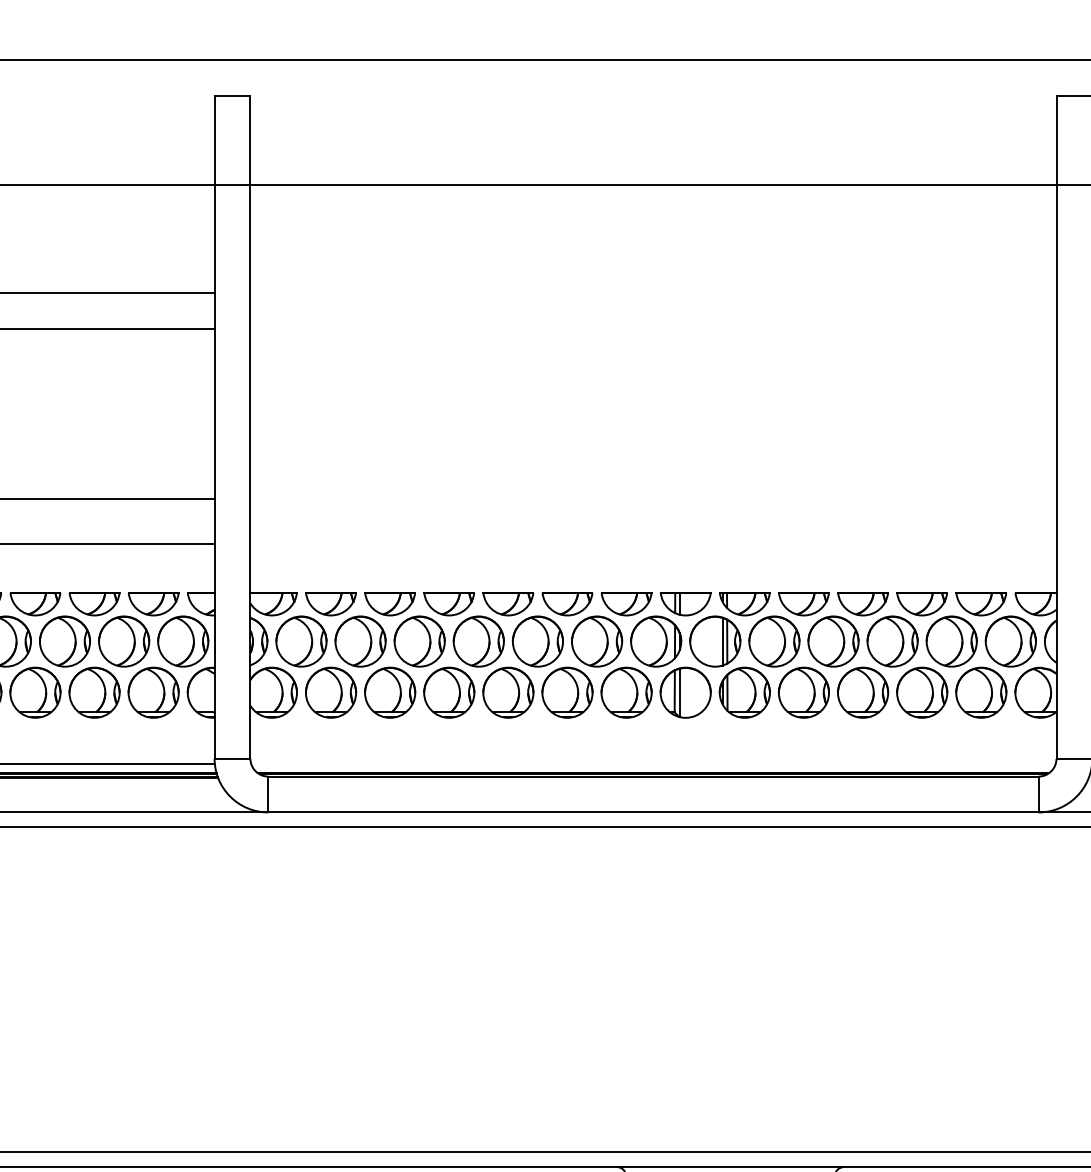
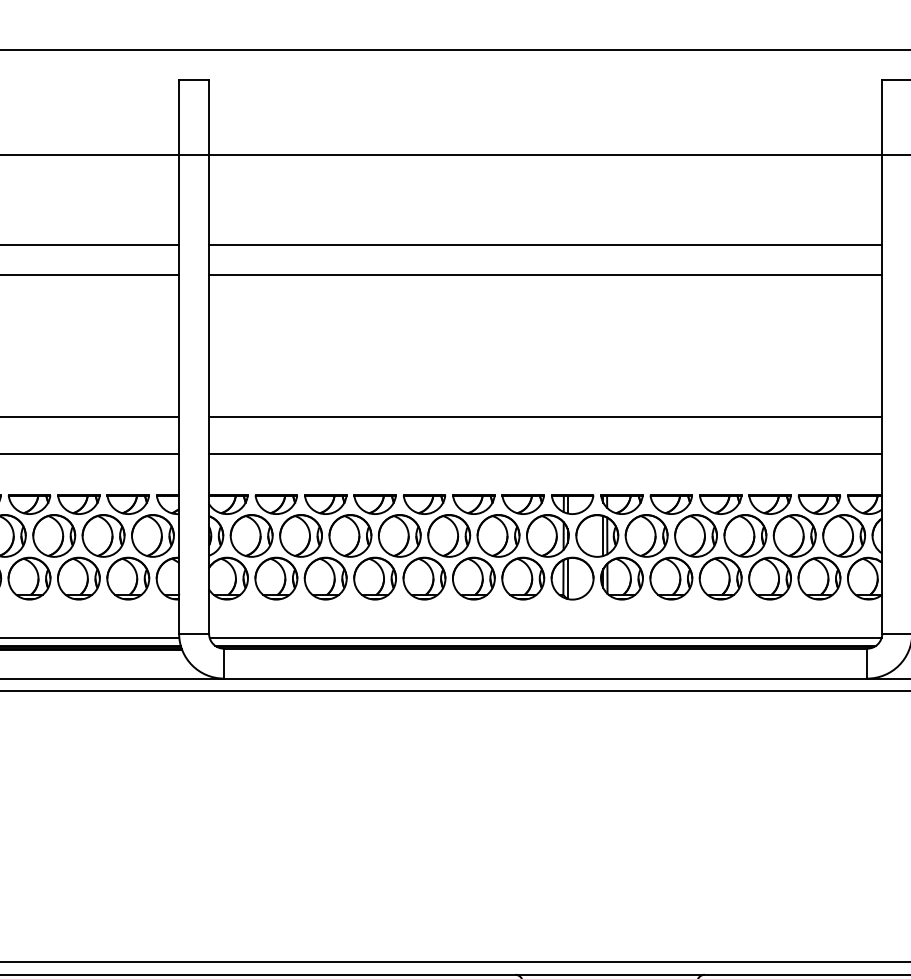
line: (653, 292) -> (545, 244), added
line: (653, 328) -> (545, 274), added
line: (653, 498) -> (545, 416), added
line: (653, 544) -> (545, 454), added
line: (653, 764) -> (545, 638), added

